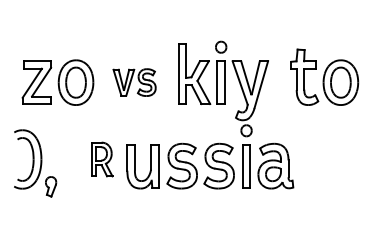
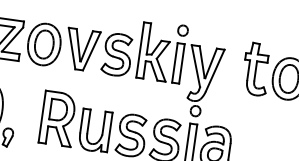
part: (134, 82) -> (98, 51), size x1.67
part: (102, 159) -> (58, 118), size x1.67

